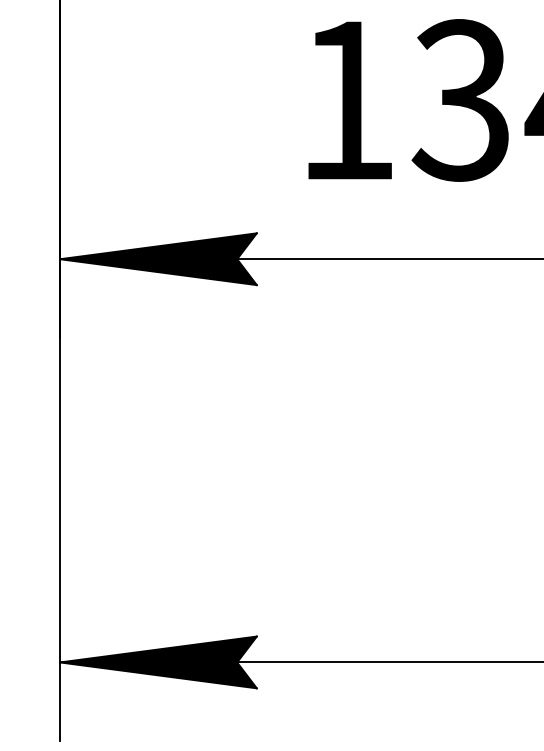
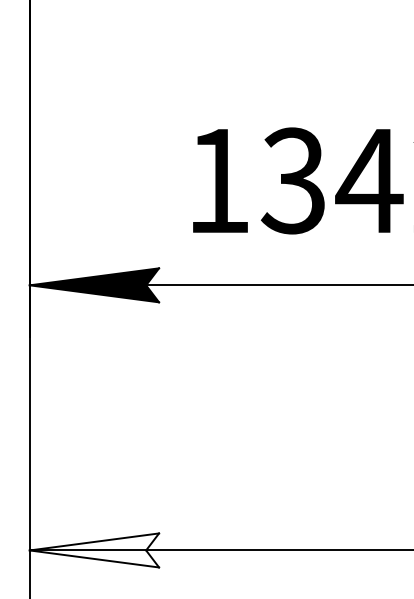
fill: (158, 662) -> (94, 550), removed

